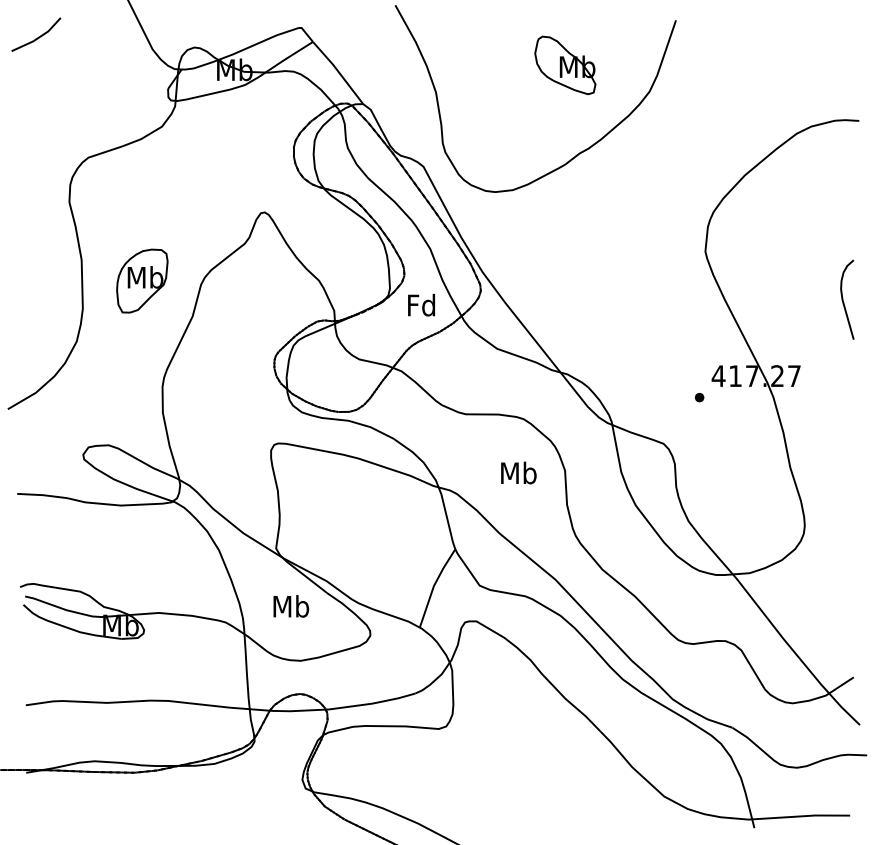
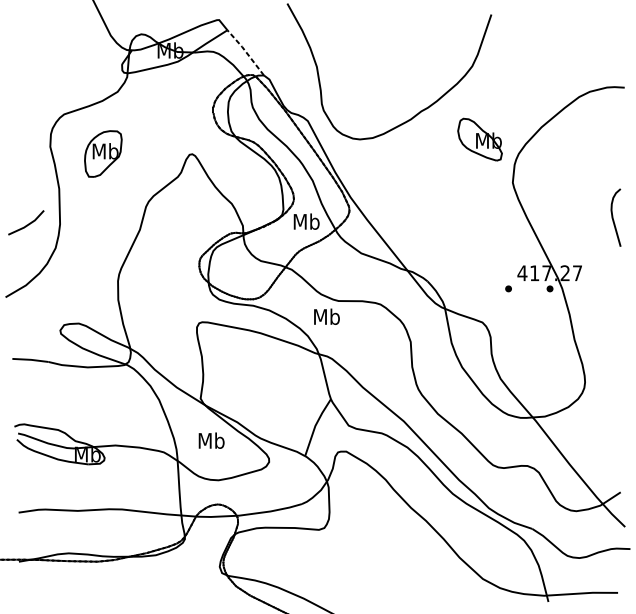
line: (38, 36) -> (27, 224), moved
part: (565, 65) -> (480, 139), moved
line: (338, 71) -> (246, 51), solid -> dashed
part: (142, 280) -> (103, 153), moved
text: (421, 304) -> (306, 221), Fd -> Mb
part: (756, 397) -> (549, 288), added
text: (518, 472) -> (326, 316), moved

